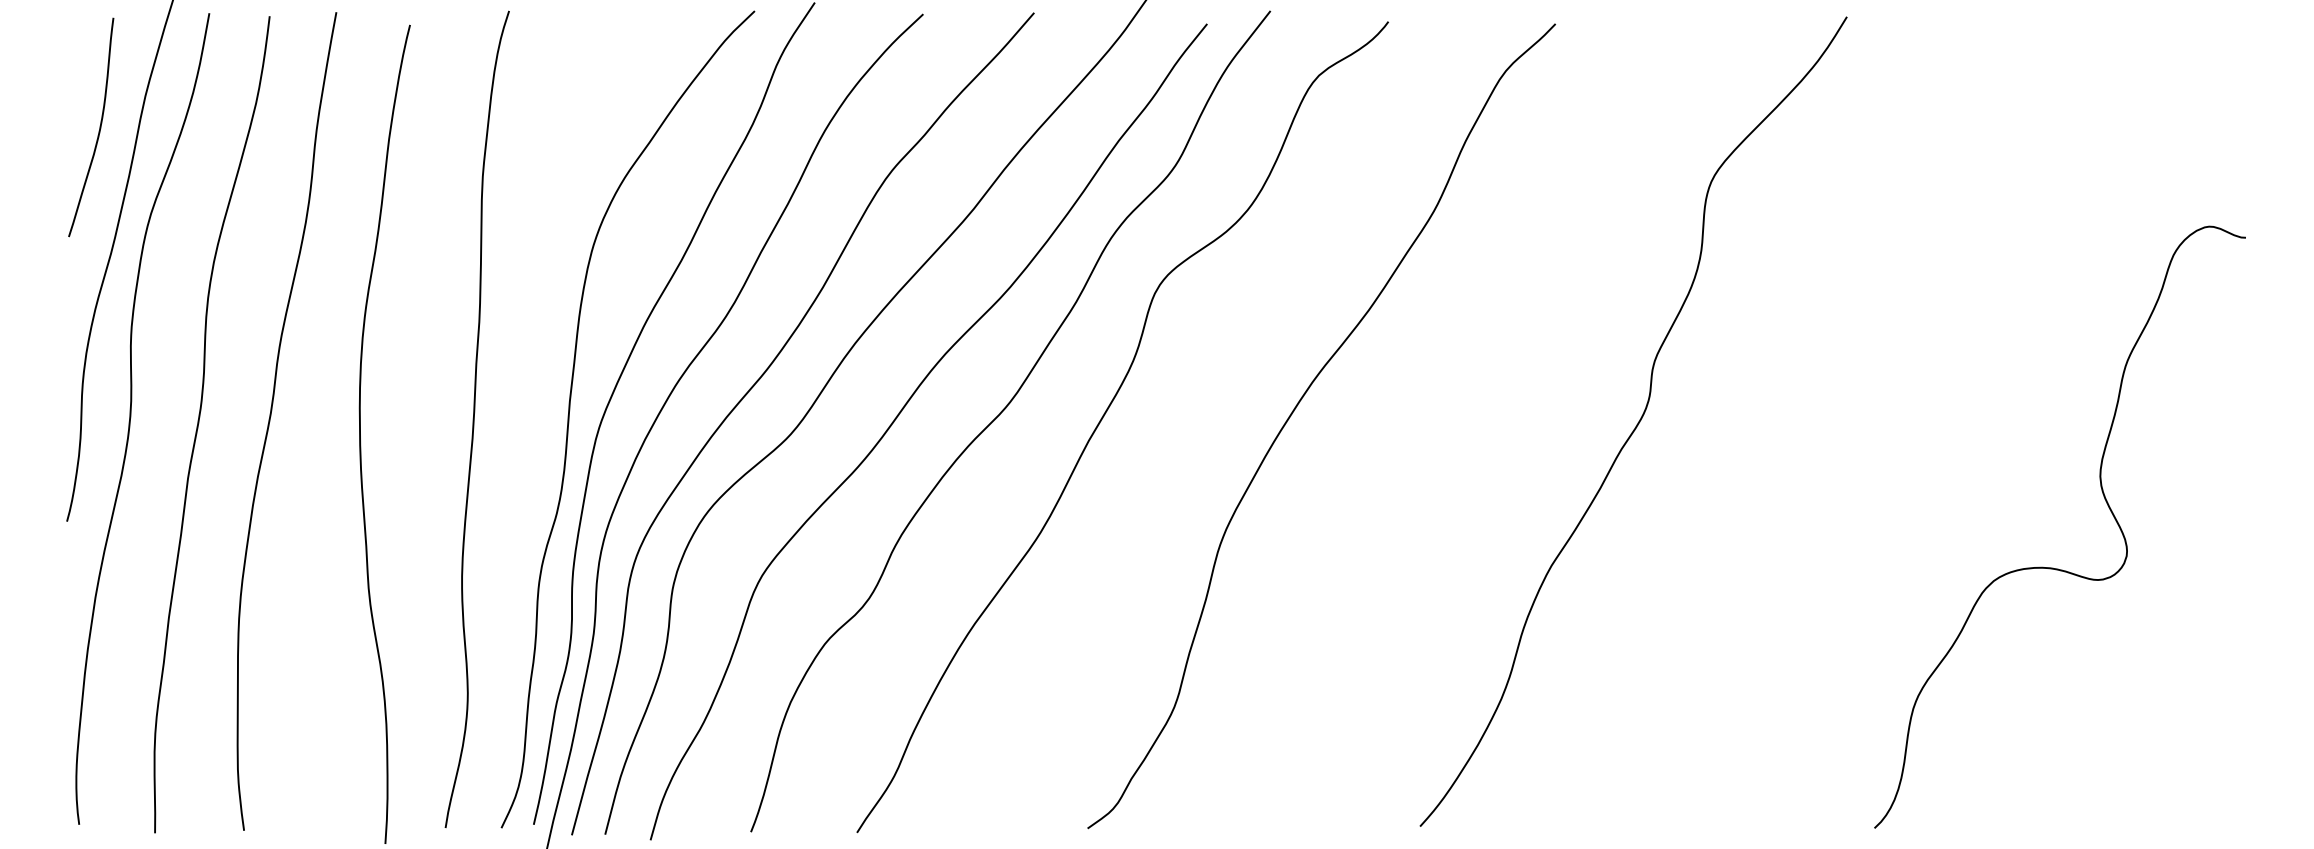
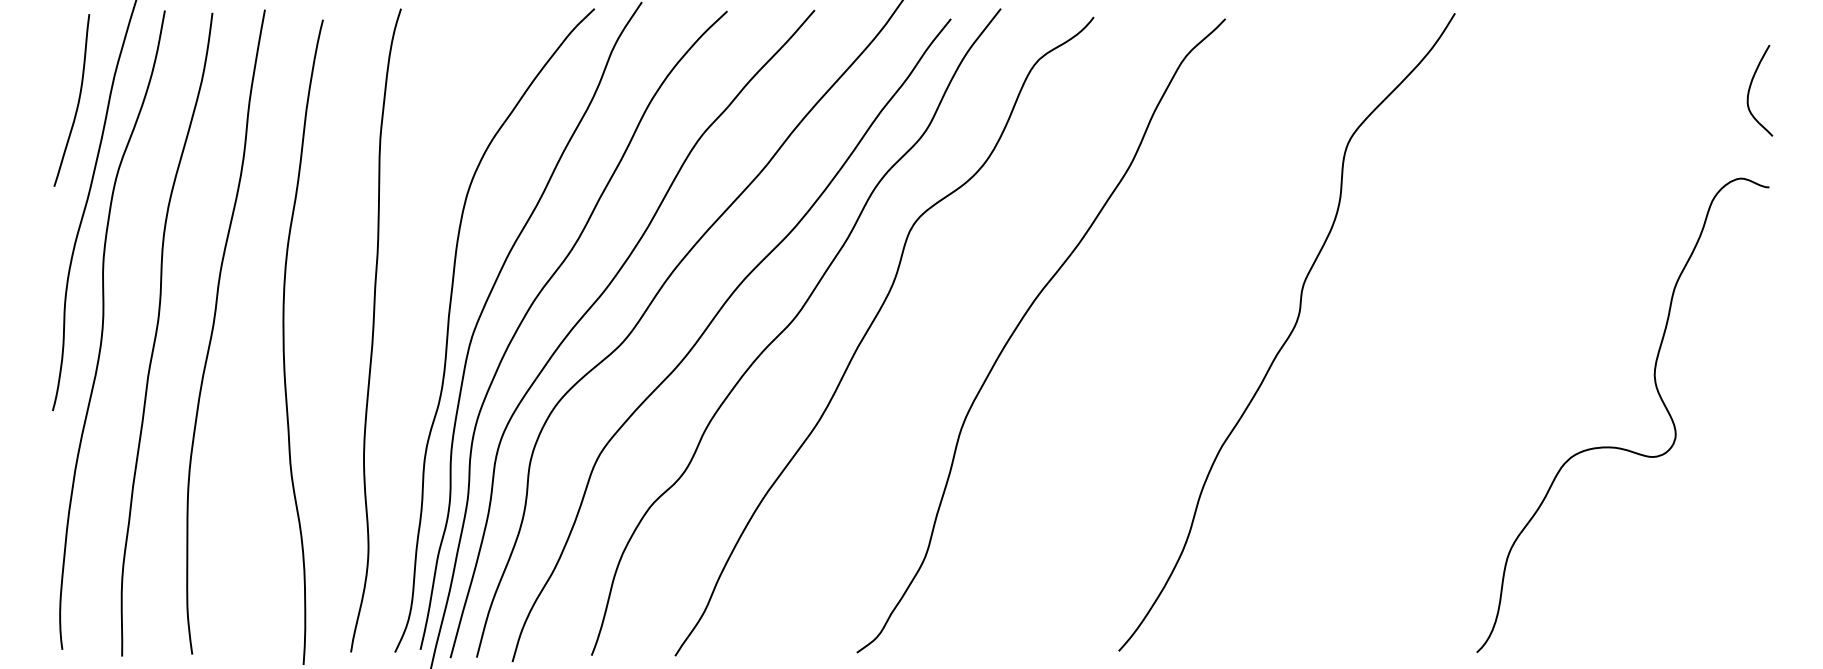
curve: (2221, 113) -> (1750, 89), added

